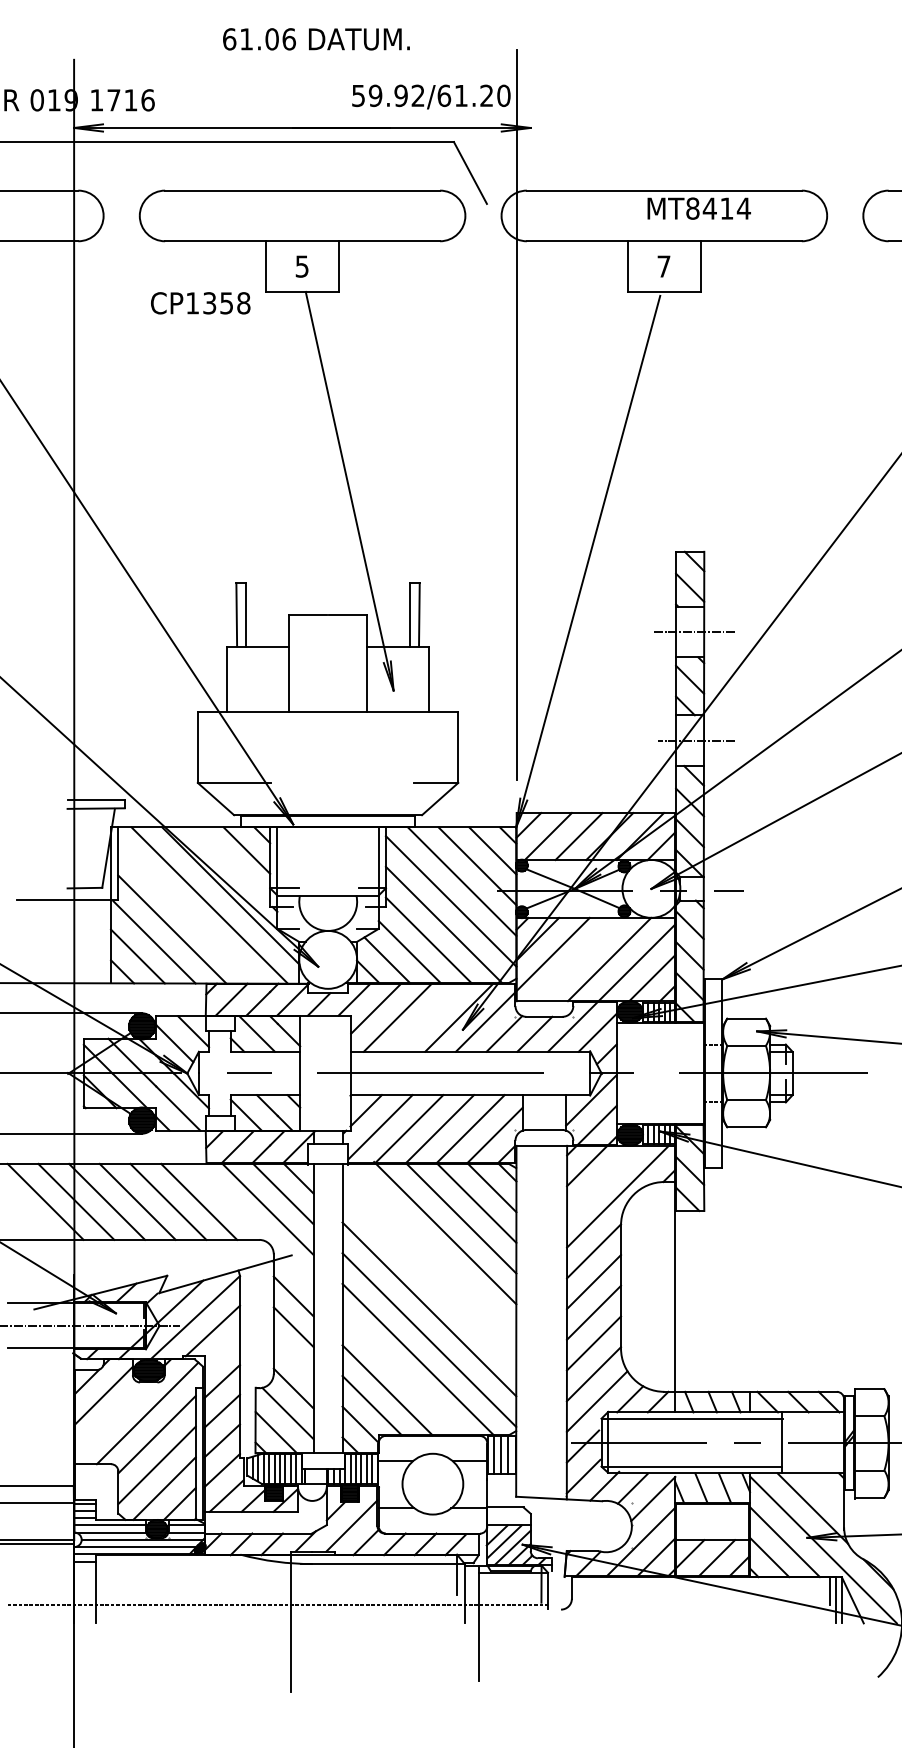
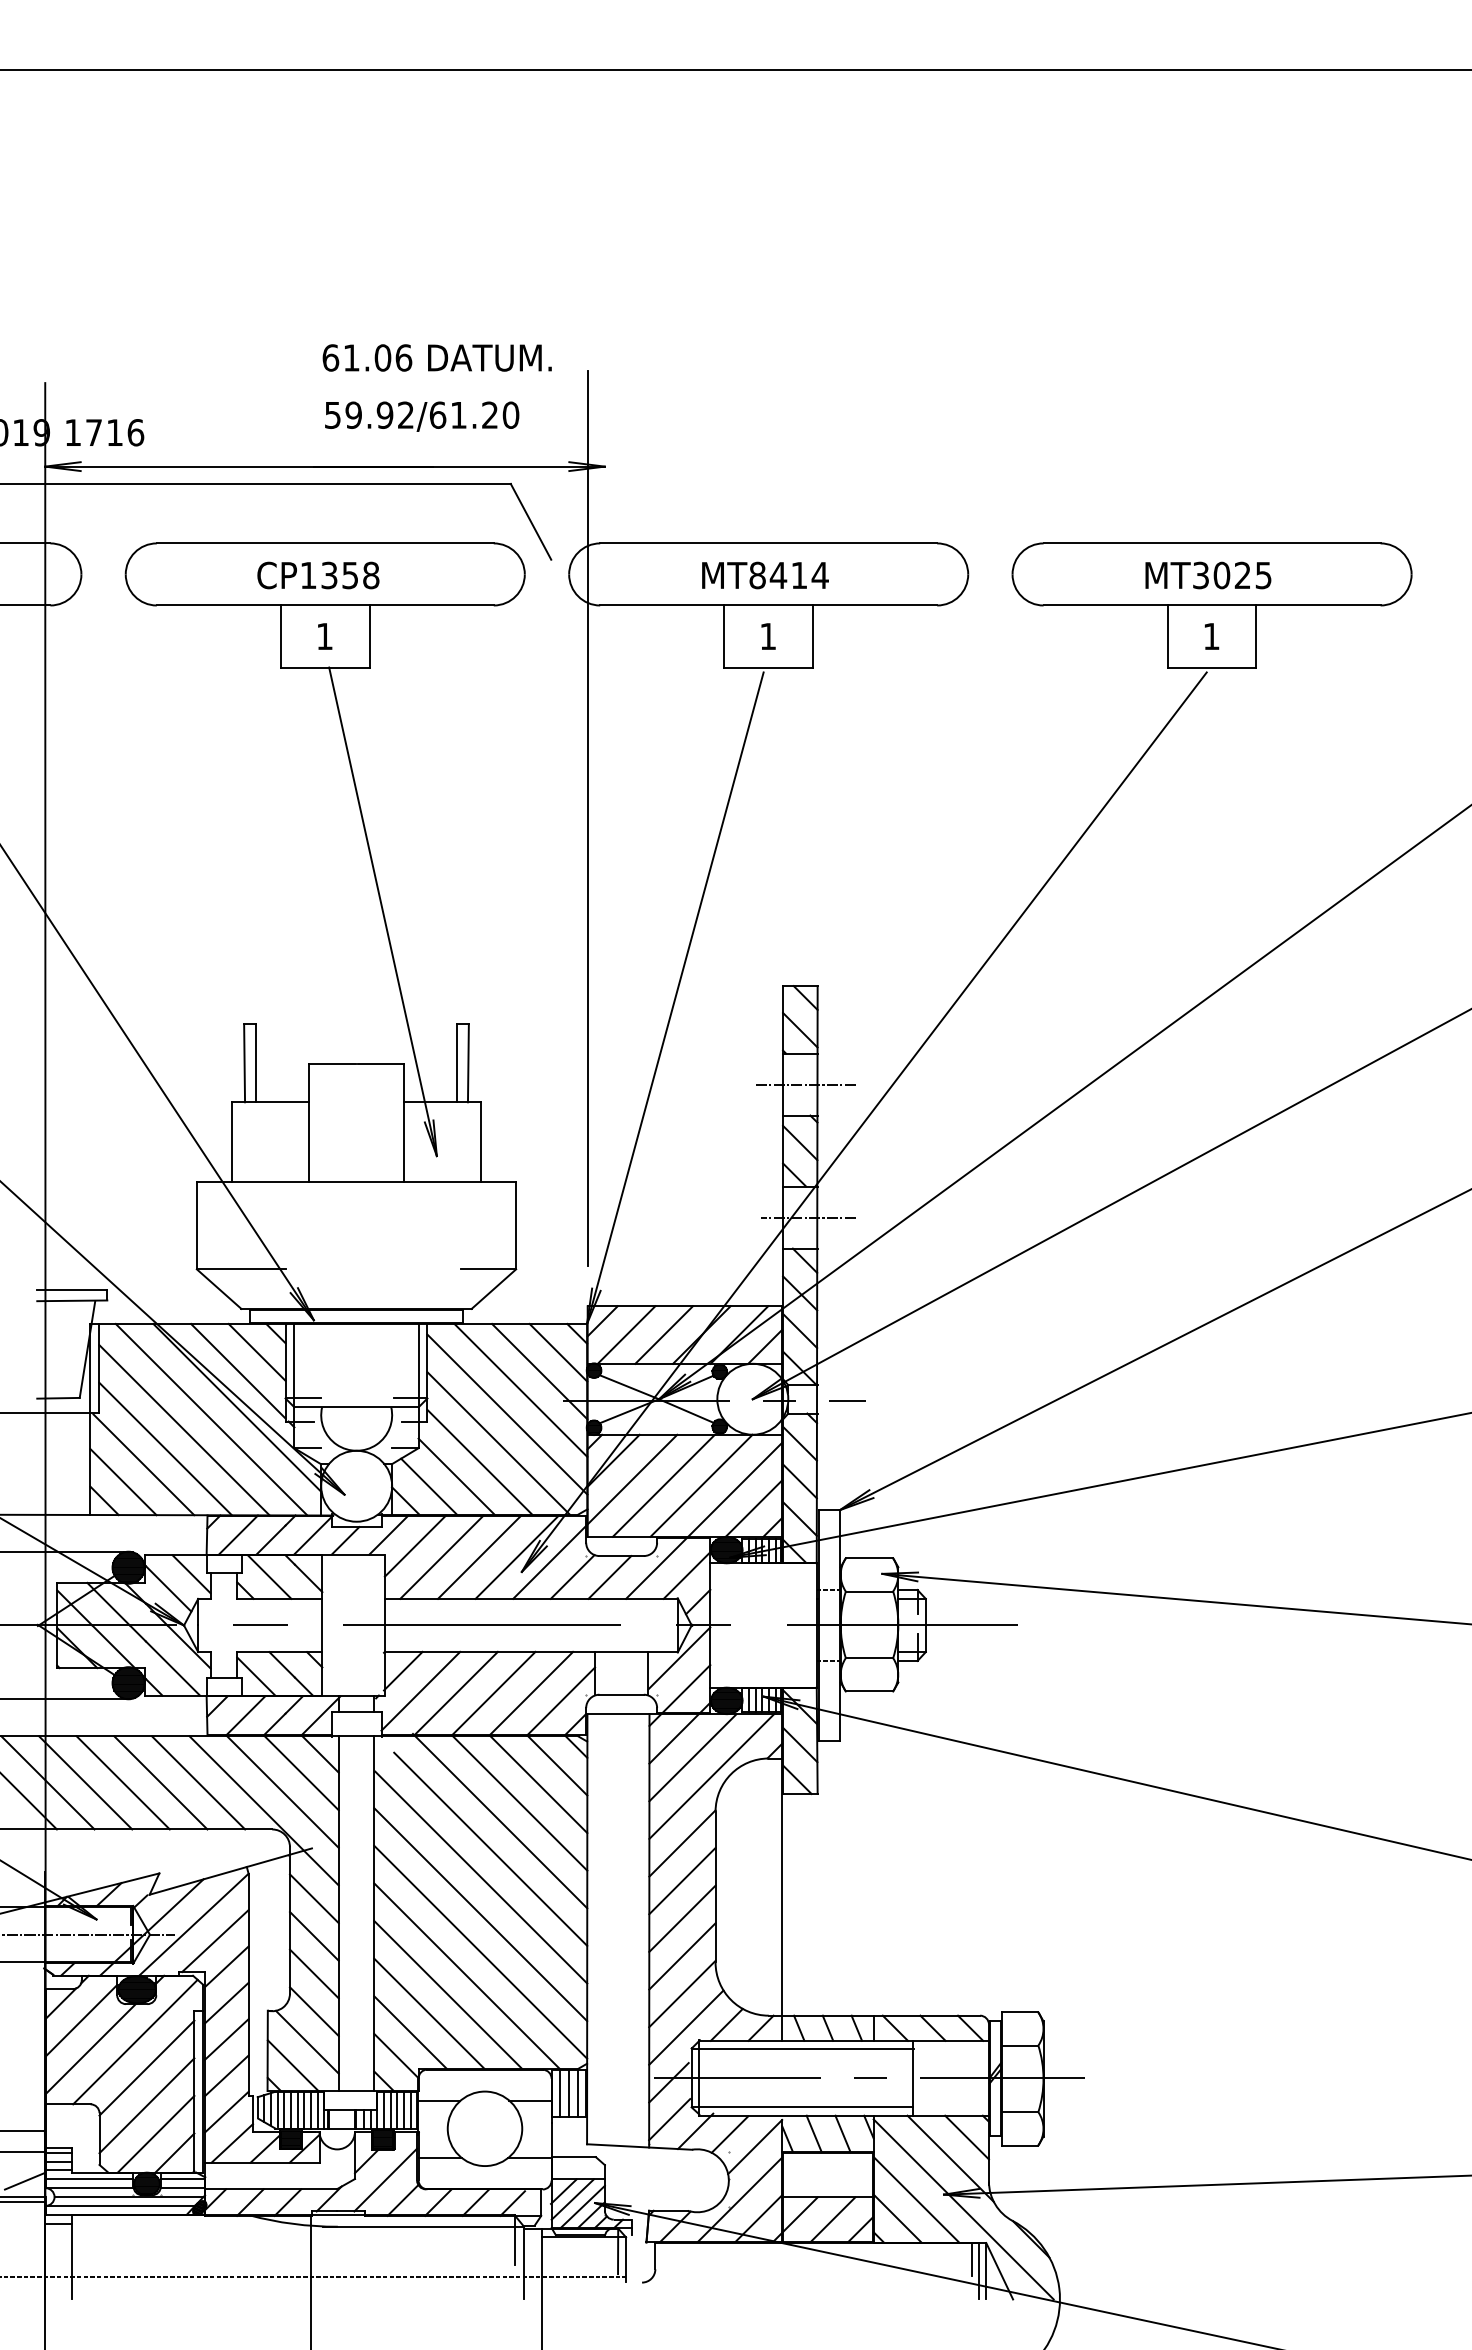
text: (315, 38) -> (436, 357), moved
text: (431, 96) -> (422, 416), moved
text: (699, 208) -> (765, 575), moved
text: (301, 266) -> (324, 636), 5 -> 1
text: (663, 266) -> (767, 636), 7 -> 1
text: (200, 303) -> (318, 575), moved
line: (231, 865) -> (238, 1370), added
line: (187, 914) -> (184, 1430), added
line: (578, 959) -> (663, 1485), added
line: (428, 1017) -> (479, 1556), added
line: (602, 1181) -> (692, 1757), added
line: (252, 1224) -> (263, 1810), added
line: (437, 1255) -> (490, 1848), added
line: (430, 1279) -> (481, 1877), added
line: (221, 1351) -> (226, 1966), added
line: (293, 1357) -> (314, 1973), added
line: (403, 1374) -> (448, 1994), added
line: (111, 1418) -> (90, 2048), added
line: (825, 1491) -> (966, 2137), added
line: (57, 1526) -> (24, 2180), added

